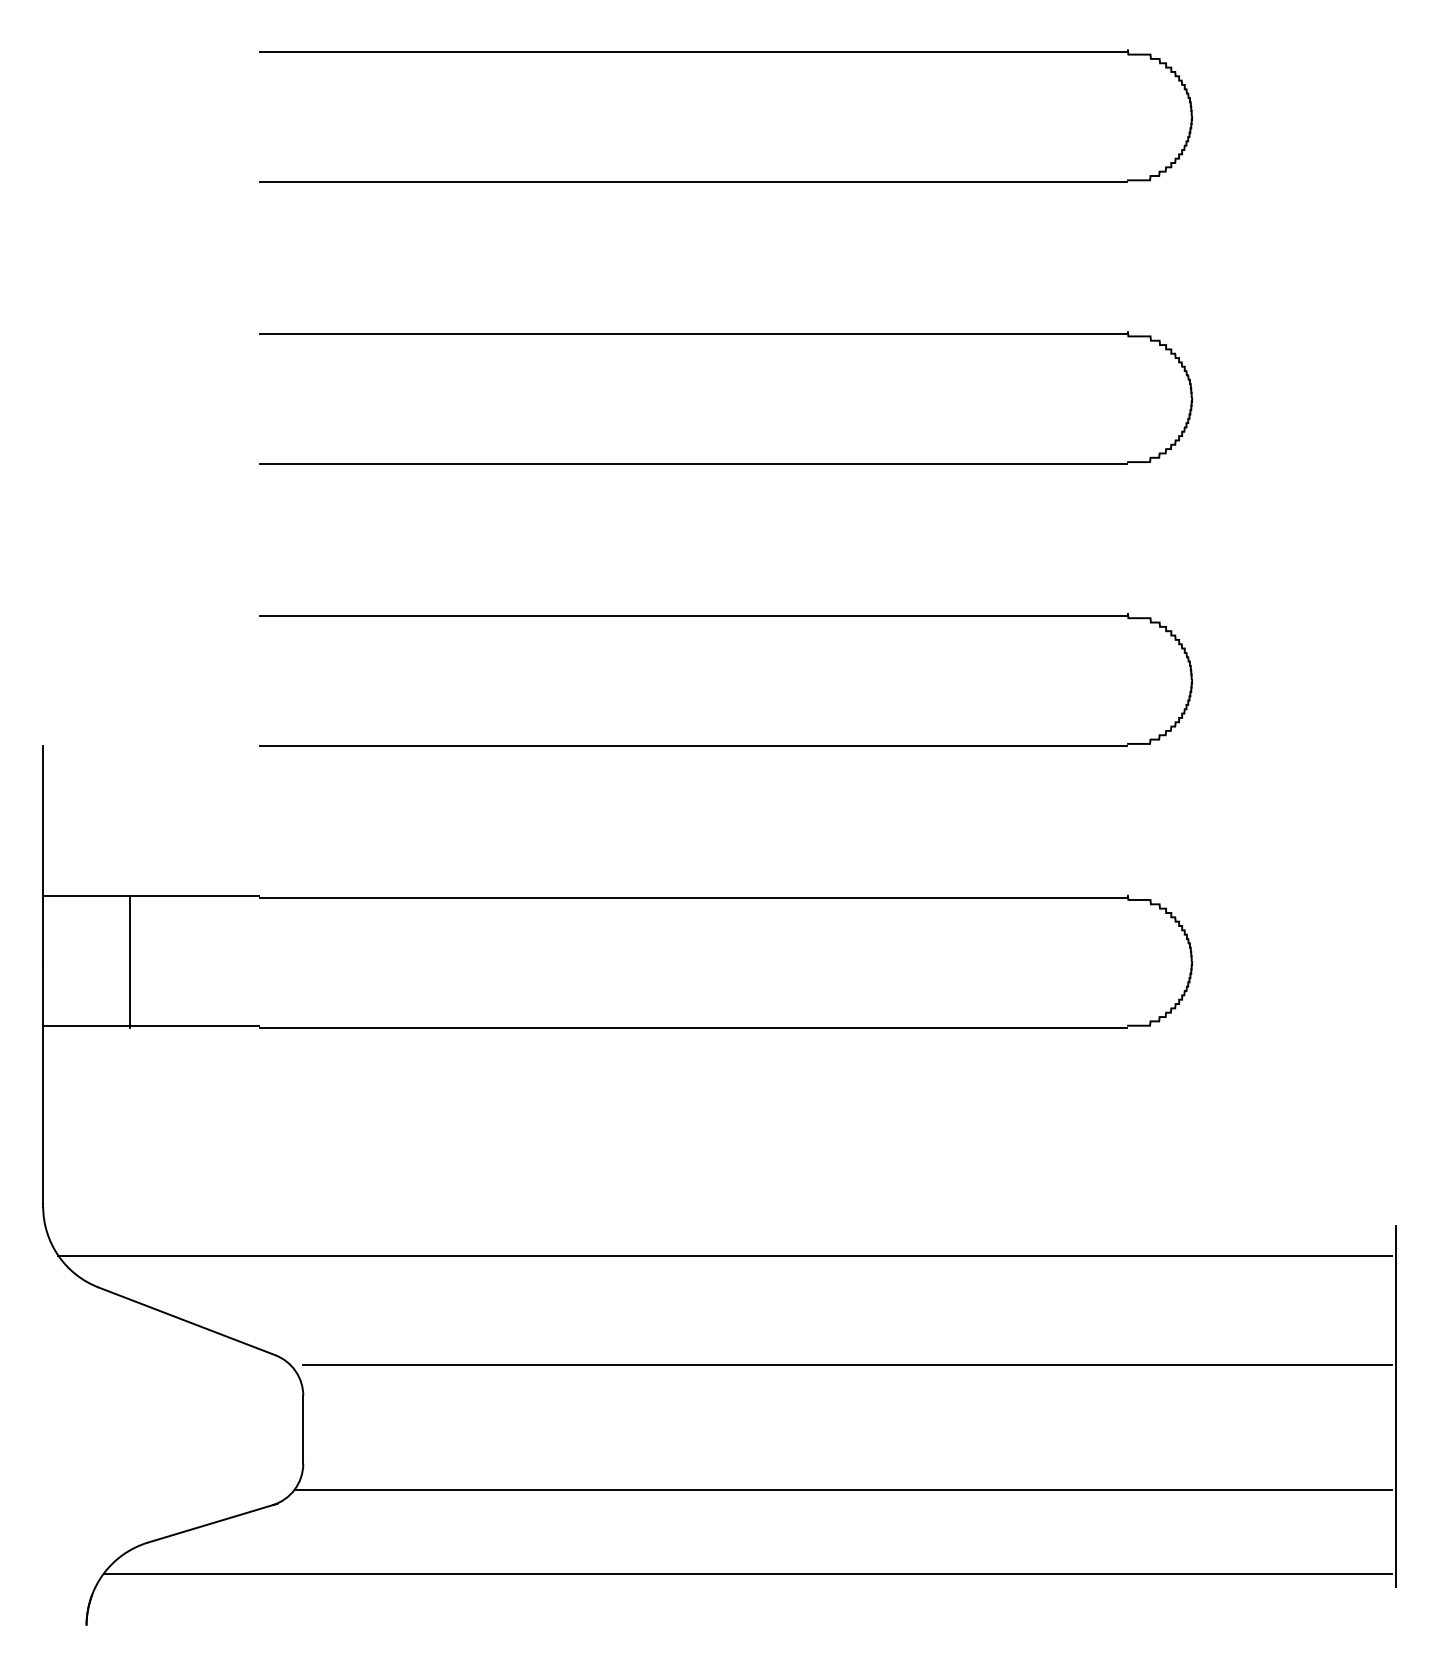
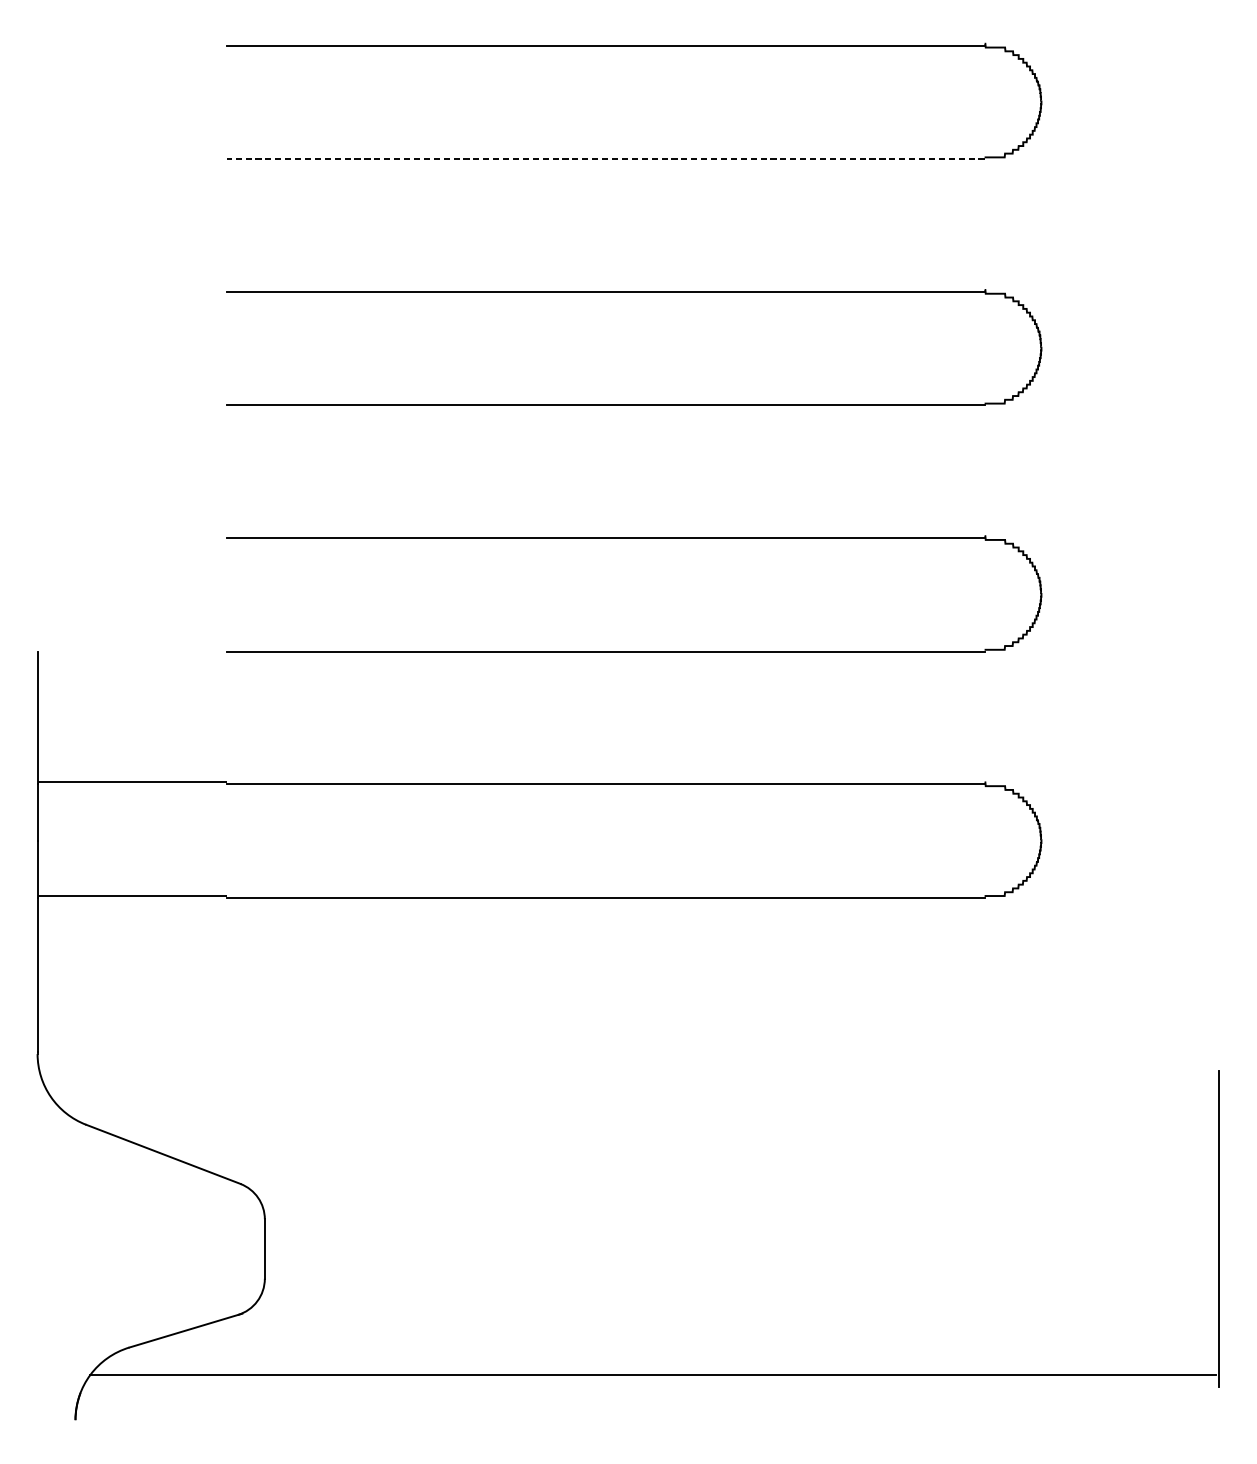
line: (693, 182) -> (605, 159), solid -> dashed
line: (129, 962) -> (113, 840), removed
line: (725, 1255) -> (633, 1096), removed
line: (847, 1365) -> (740, 1192), removed
line: (843, 1489) -> (736, 1301), removed

